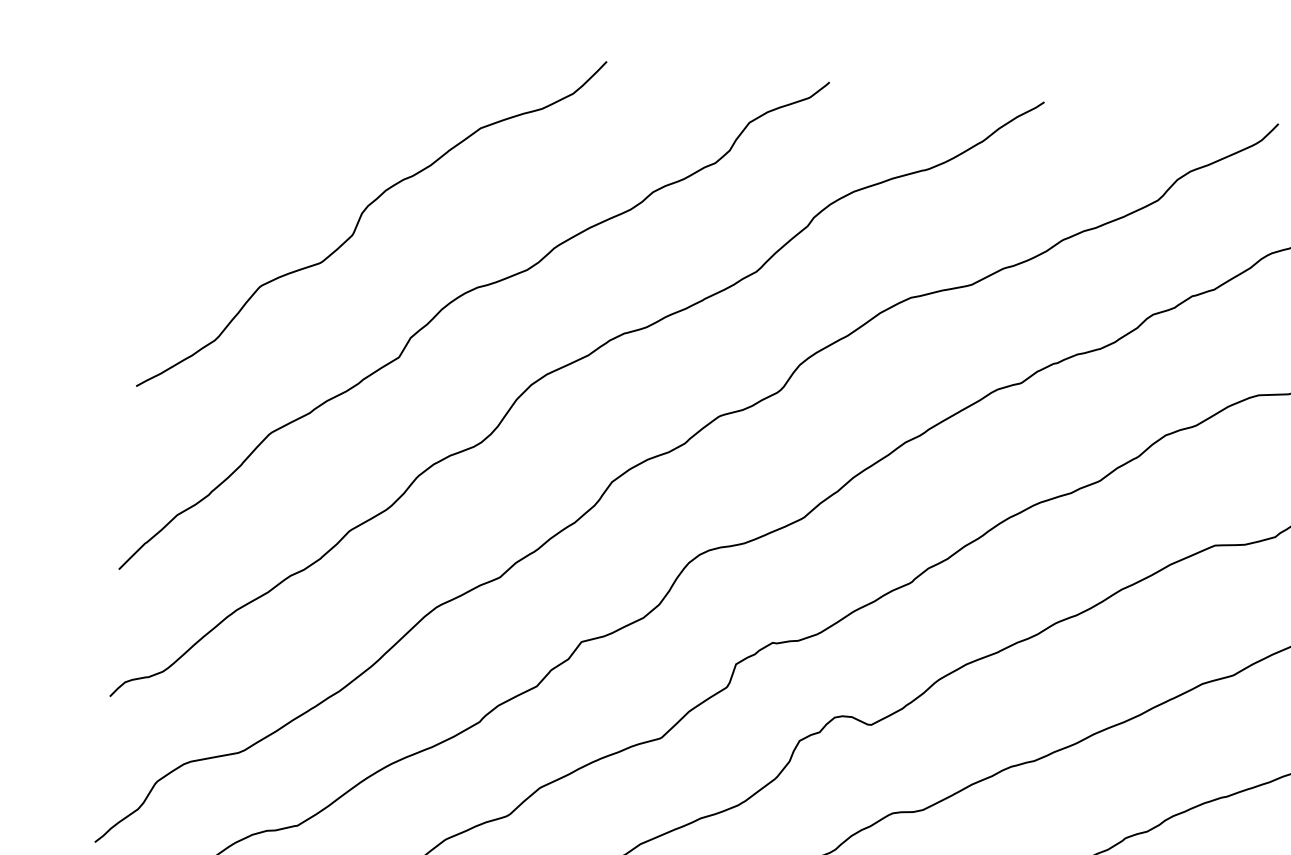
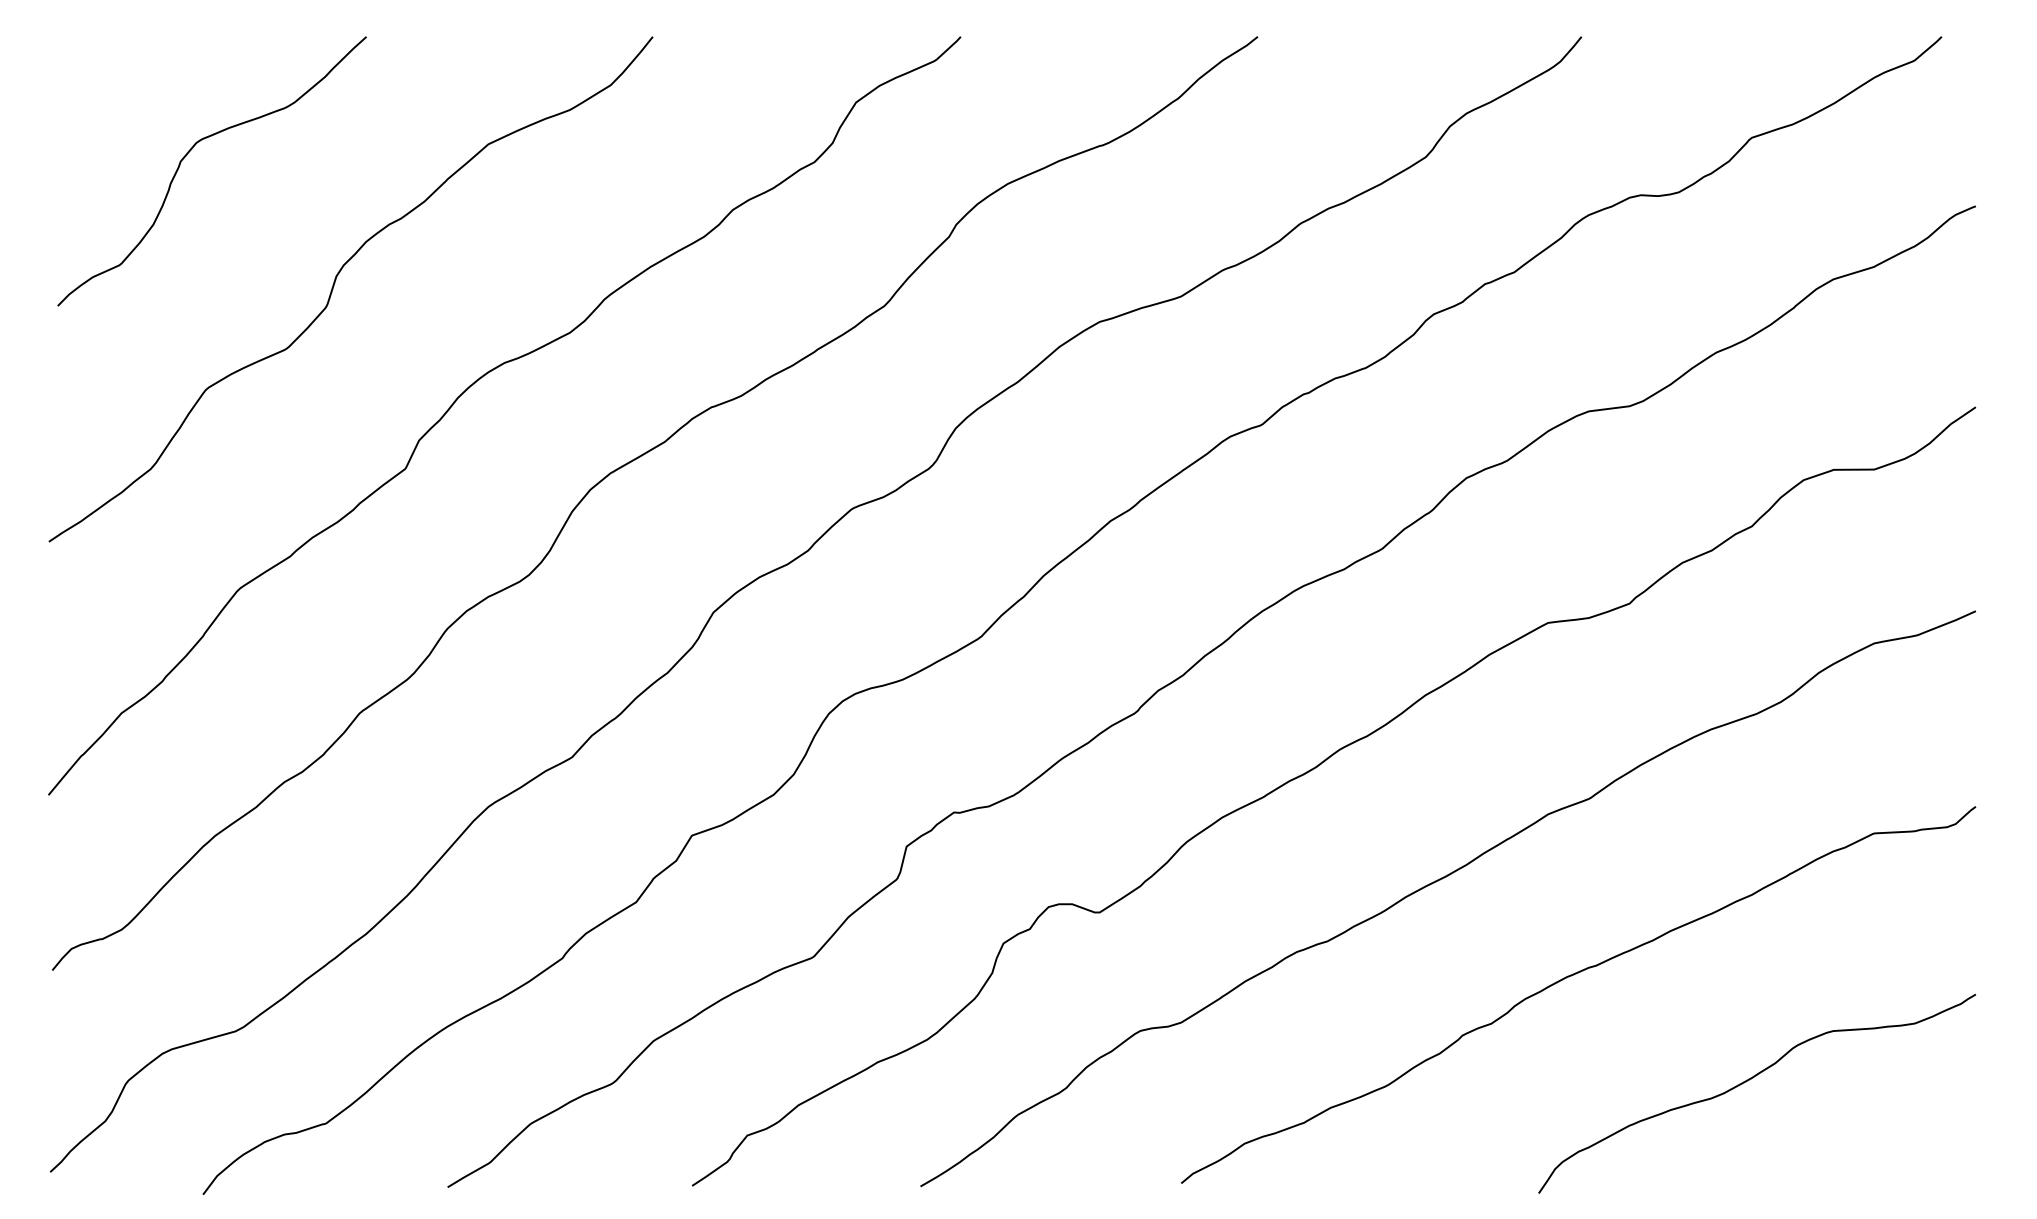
curve: (262, 116) -> (187, 155), added

